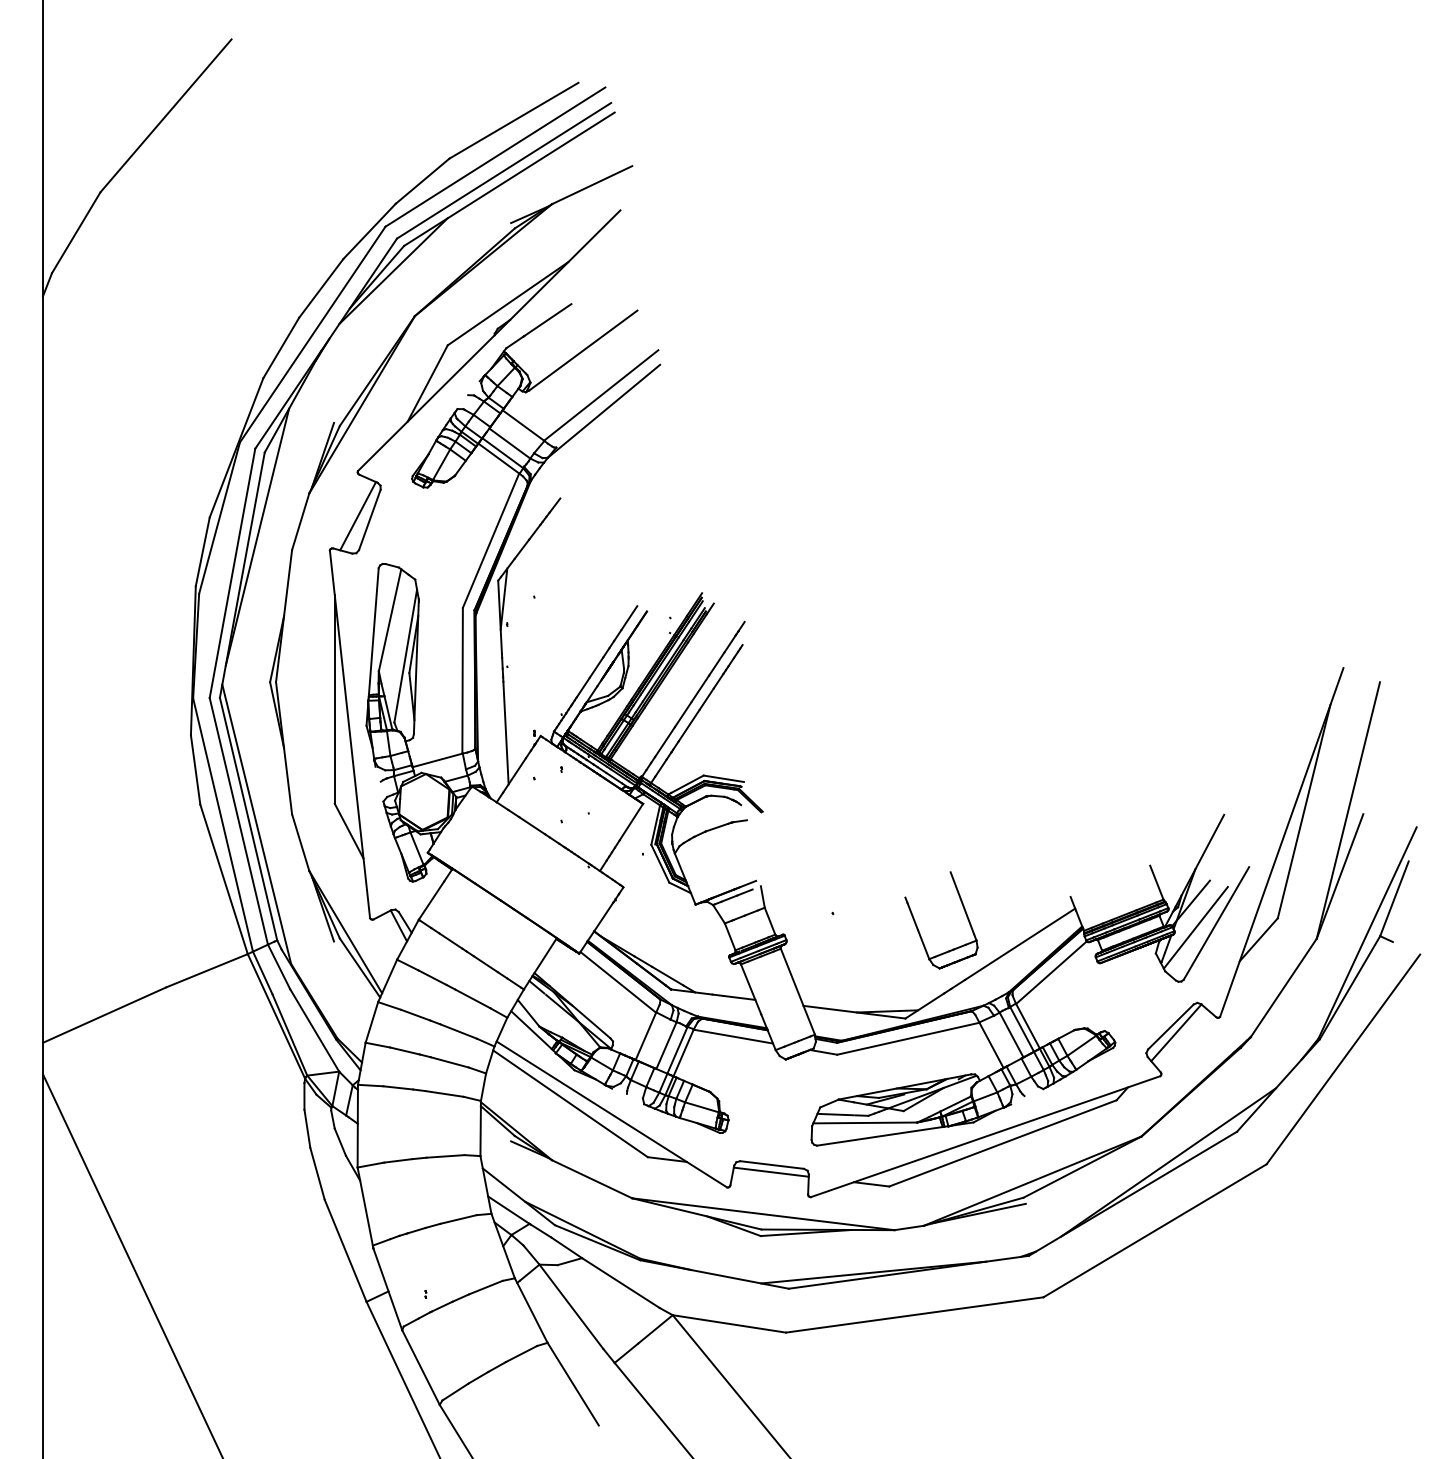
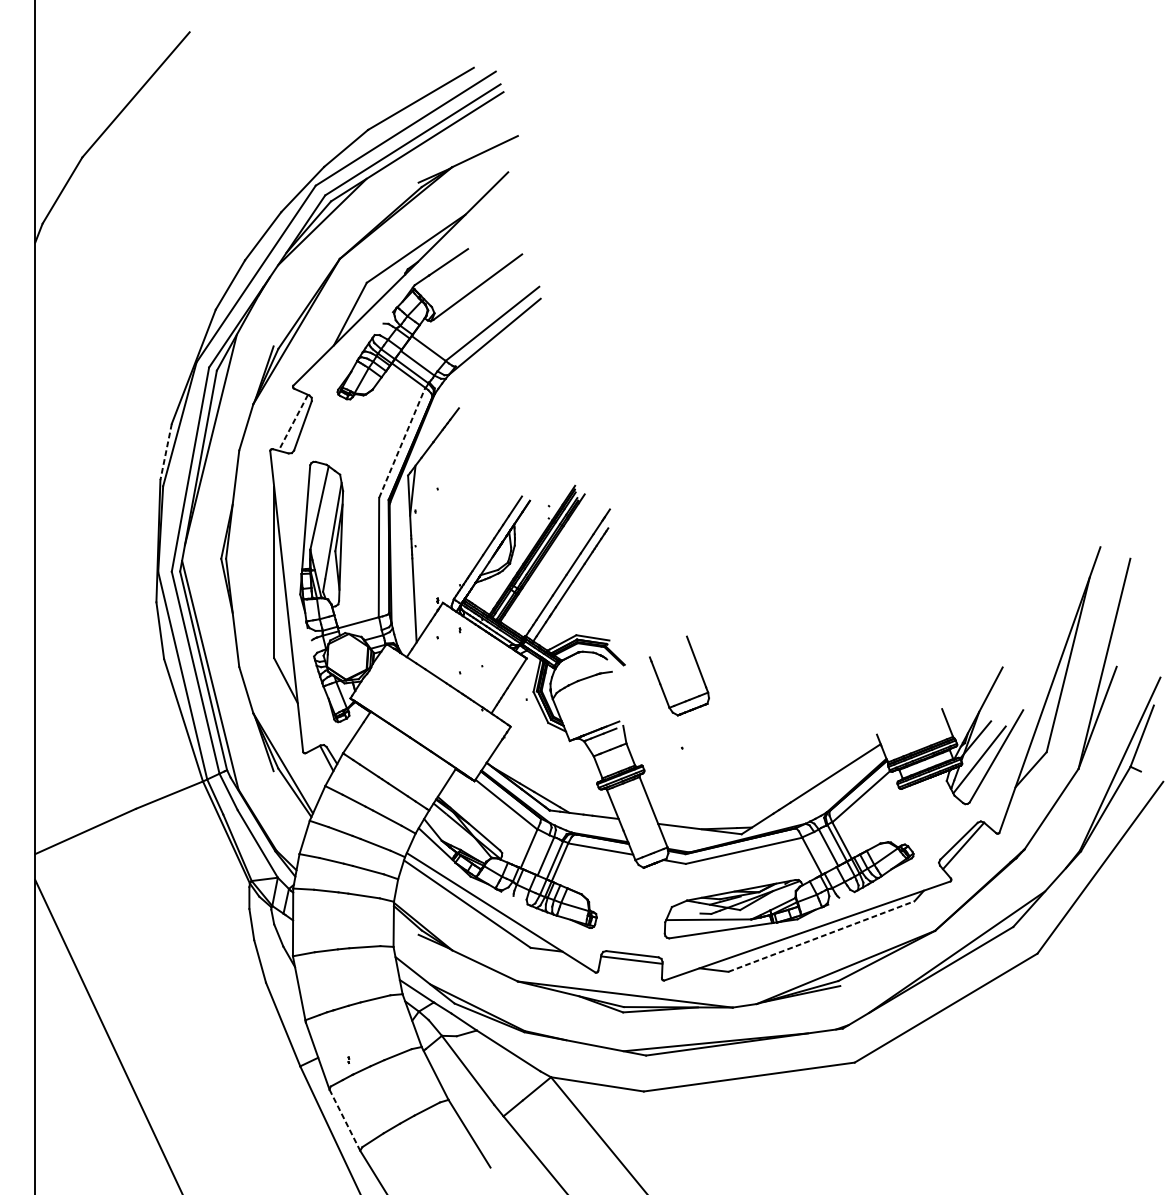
line: (358, 516) -> (293, 423), solid -> dashed
line: (491, 540) -> (402, 442), solid -> dashed
line: (202, 552) -> (165, 452), solid -> dashed
part: (919, 930) -> (661, 684), moved
line: (835, 1114) -> (684, 912), removed
line: (1002, 1143) -> (821, 936), solid -> dashed
line: (421, 1367) -> (345, 1120), solid -> dashed

